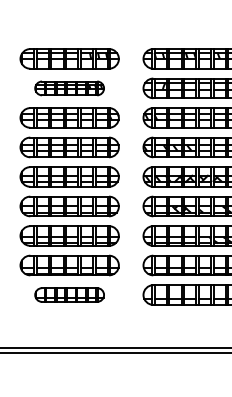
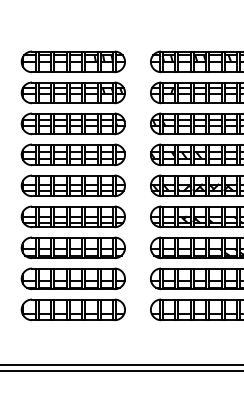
part: (69, 88) -> (73, 92), size x1.43
part: (69, 294) -> (73, 309), size x1.43

